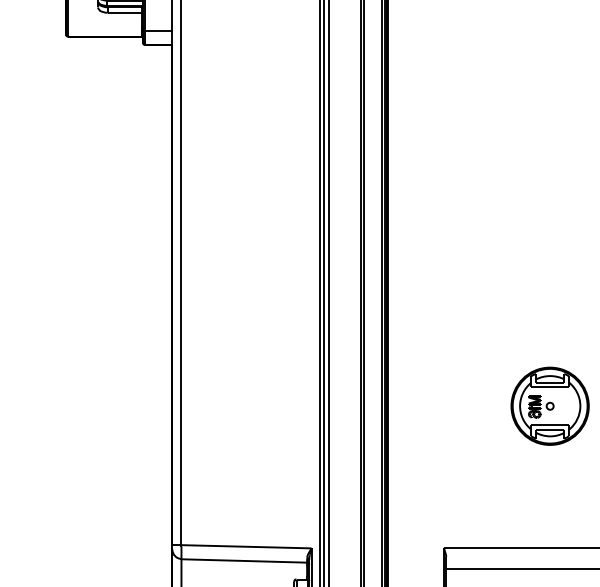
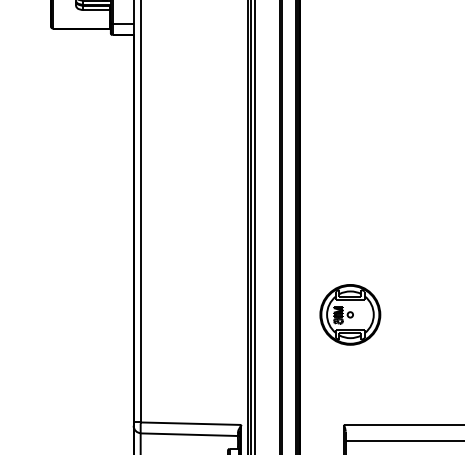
part: (549, 405) -> (349, 314), moved

